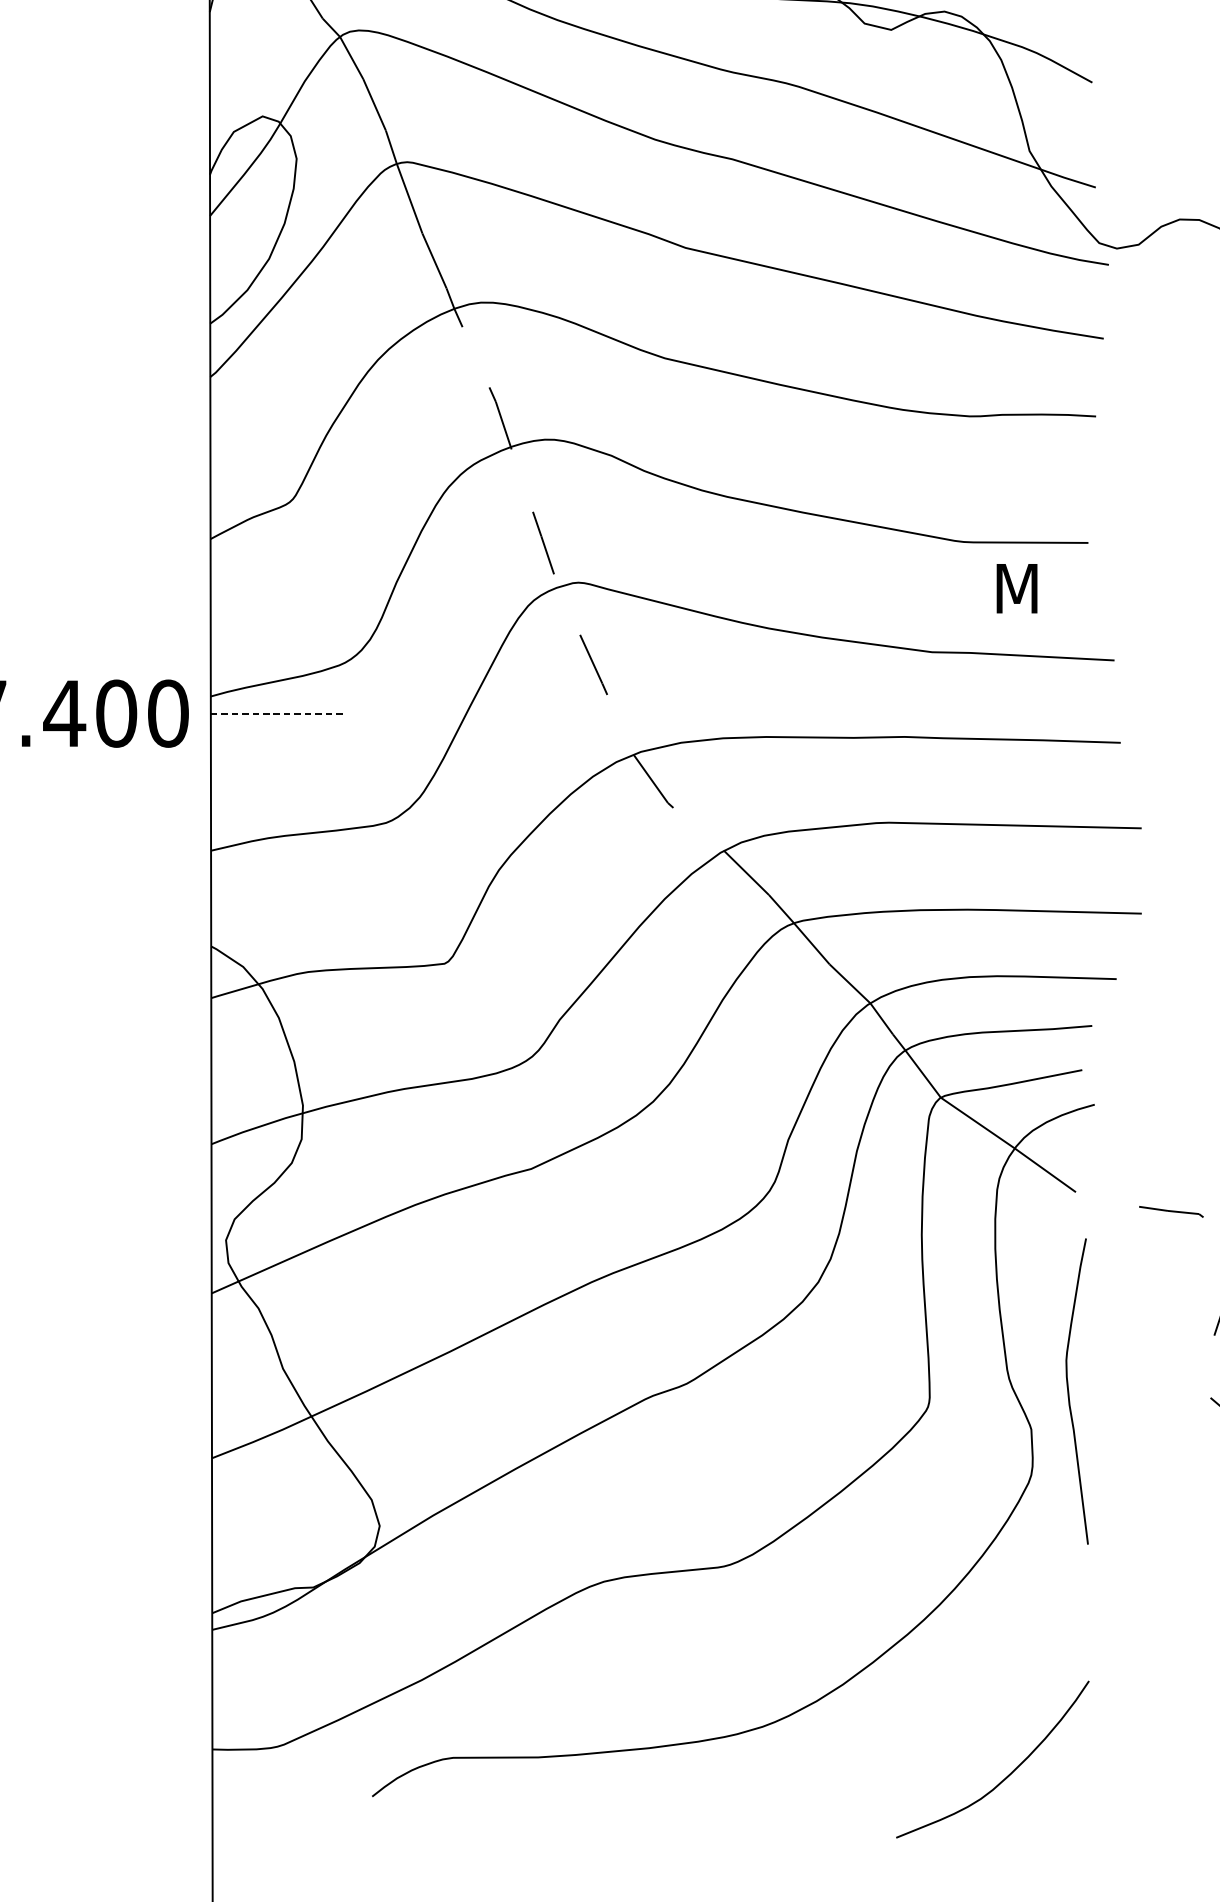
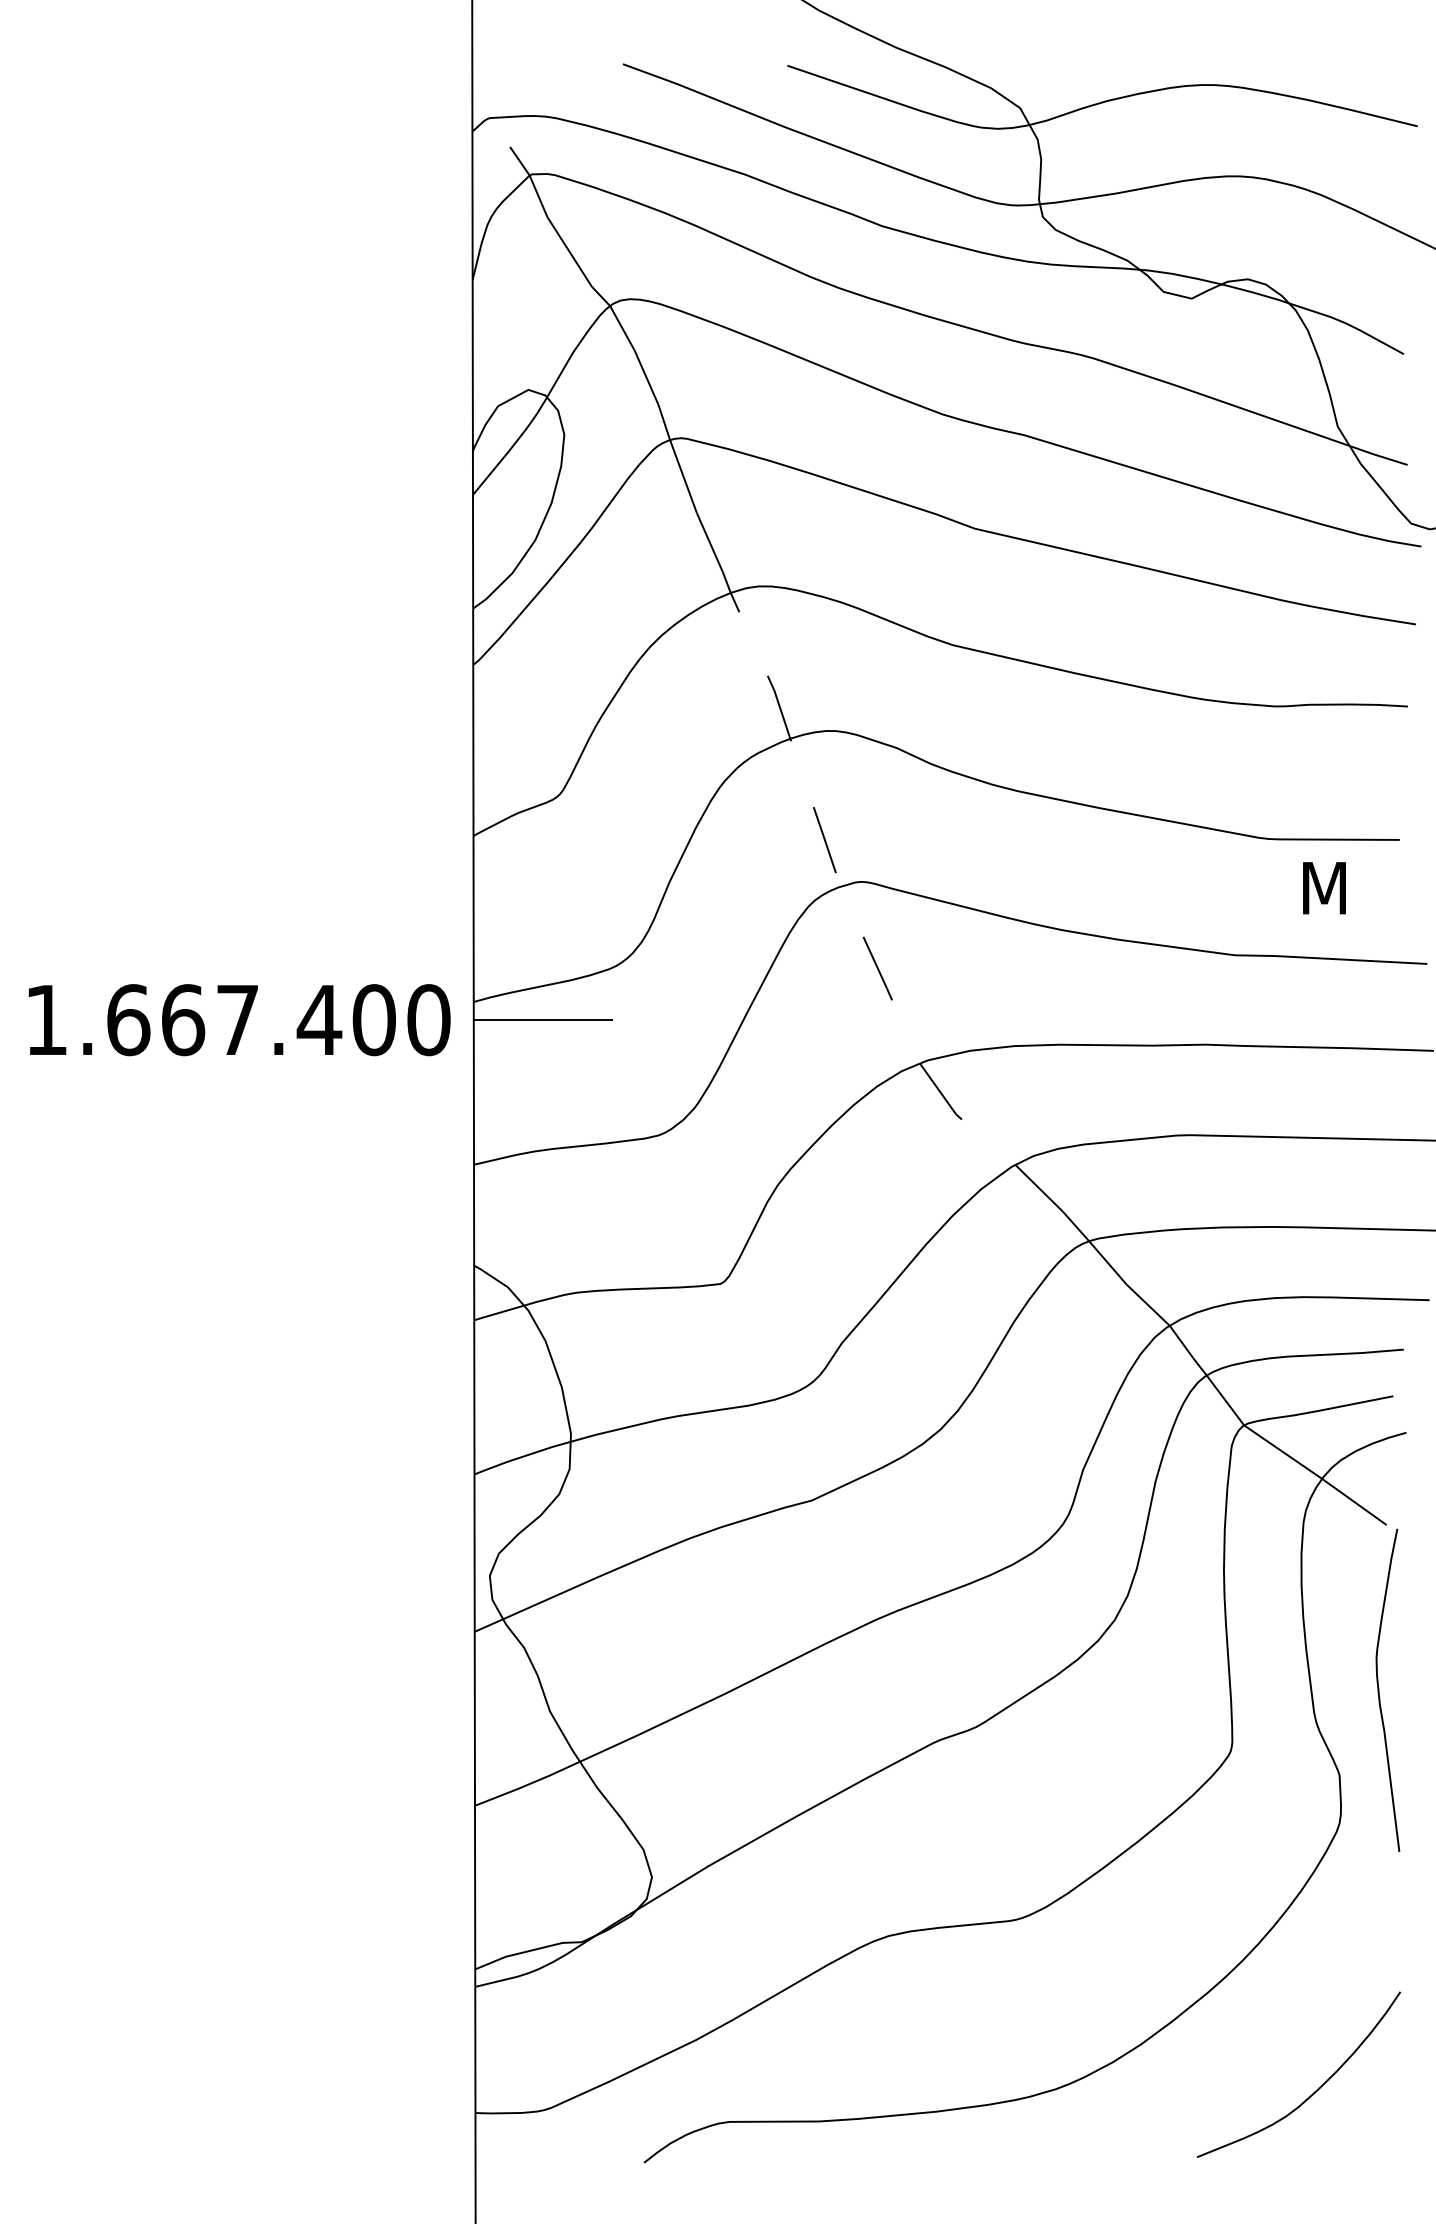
line: (276, 714) -> (543, 1020), dashed -> solid
curve: (1069, 1390) -> (1379, 1689), moved
curve: (1008, 1774) -> (1315, 2090), moved

